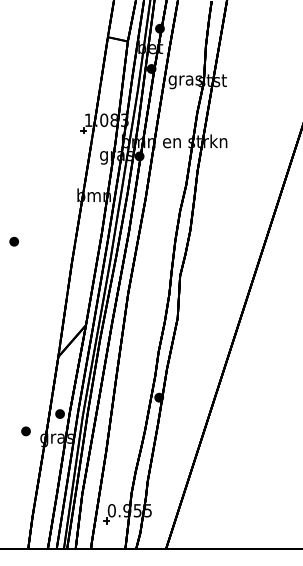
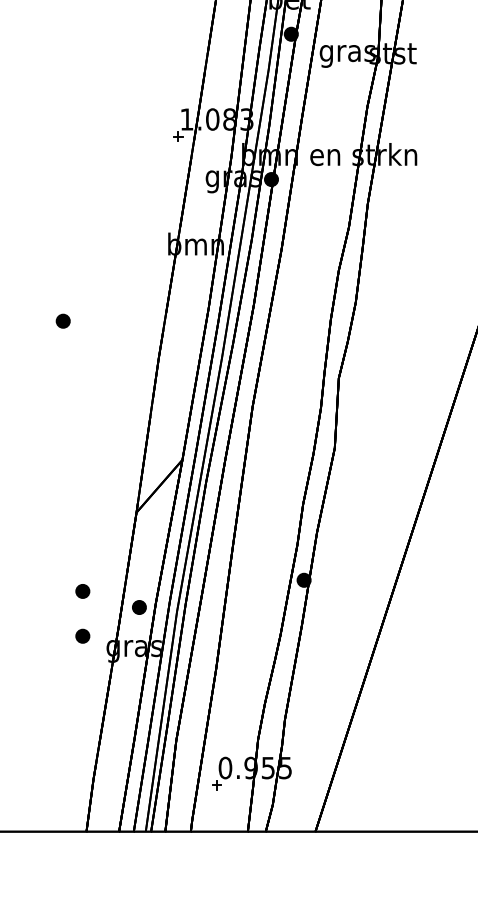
part: (25, 404) -> (81, 591), added

